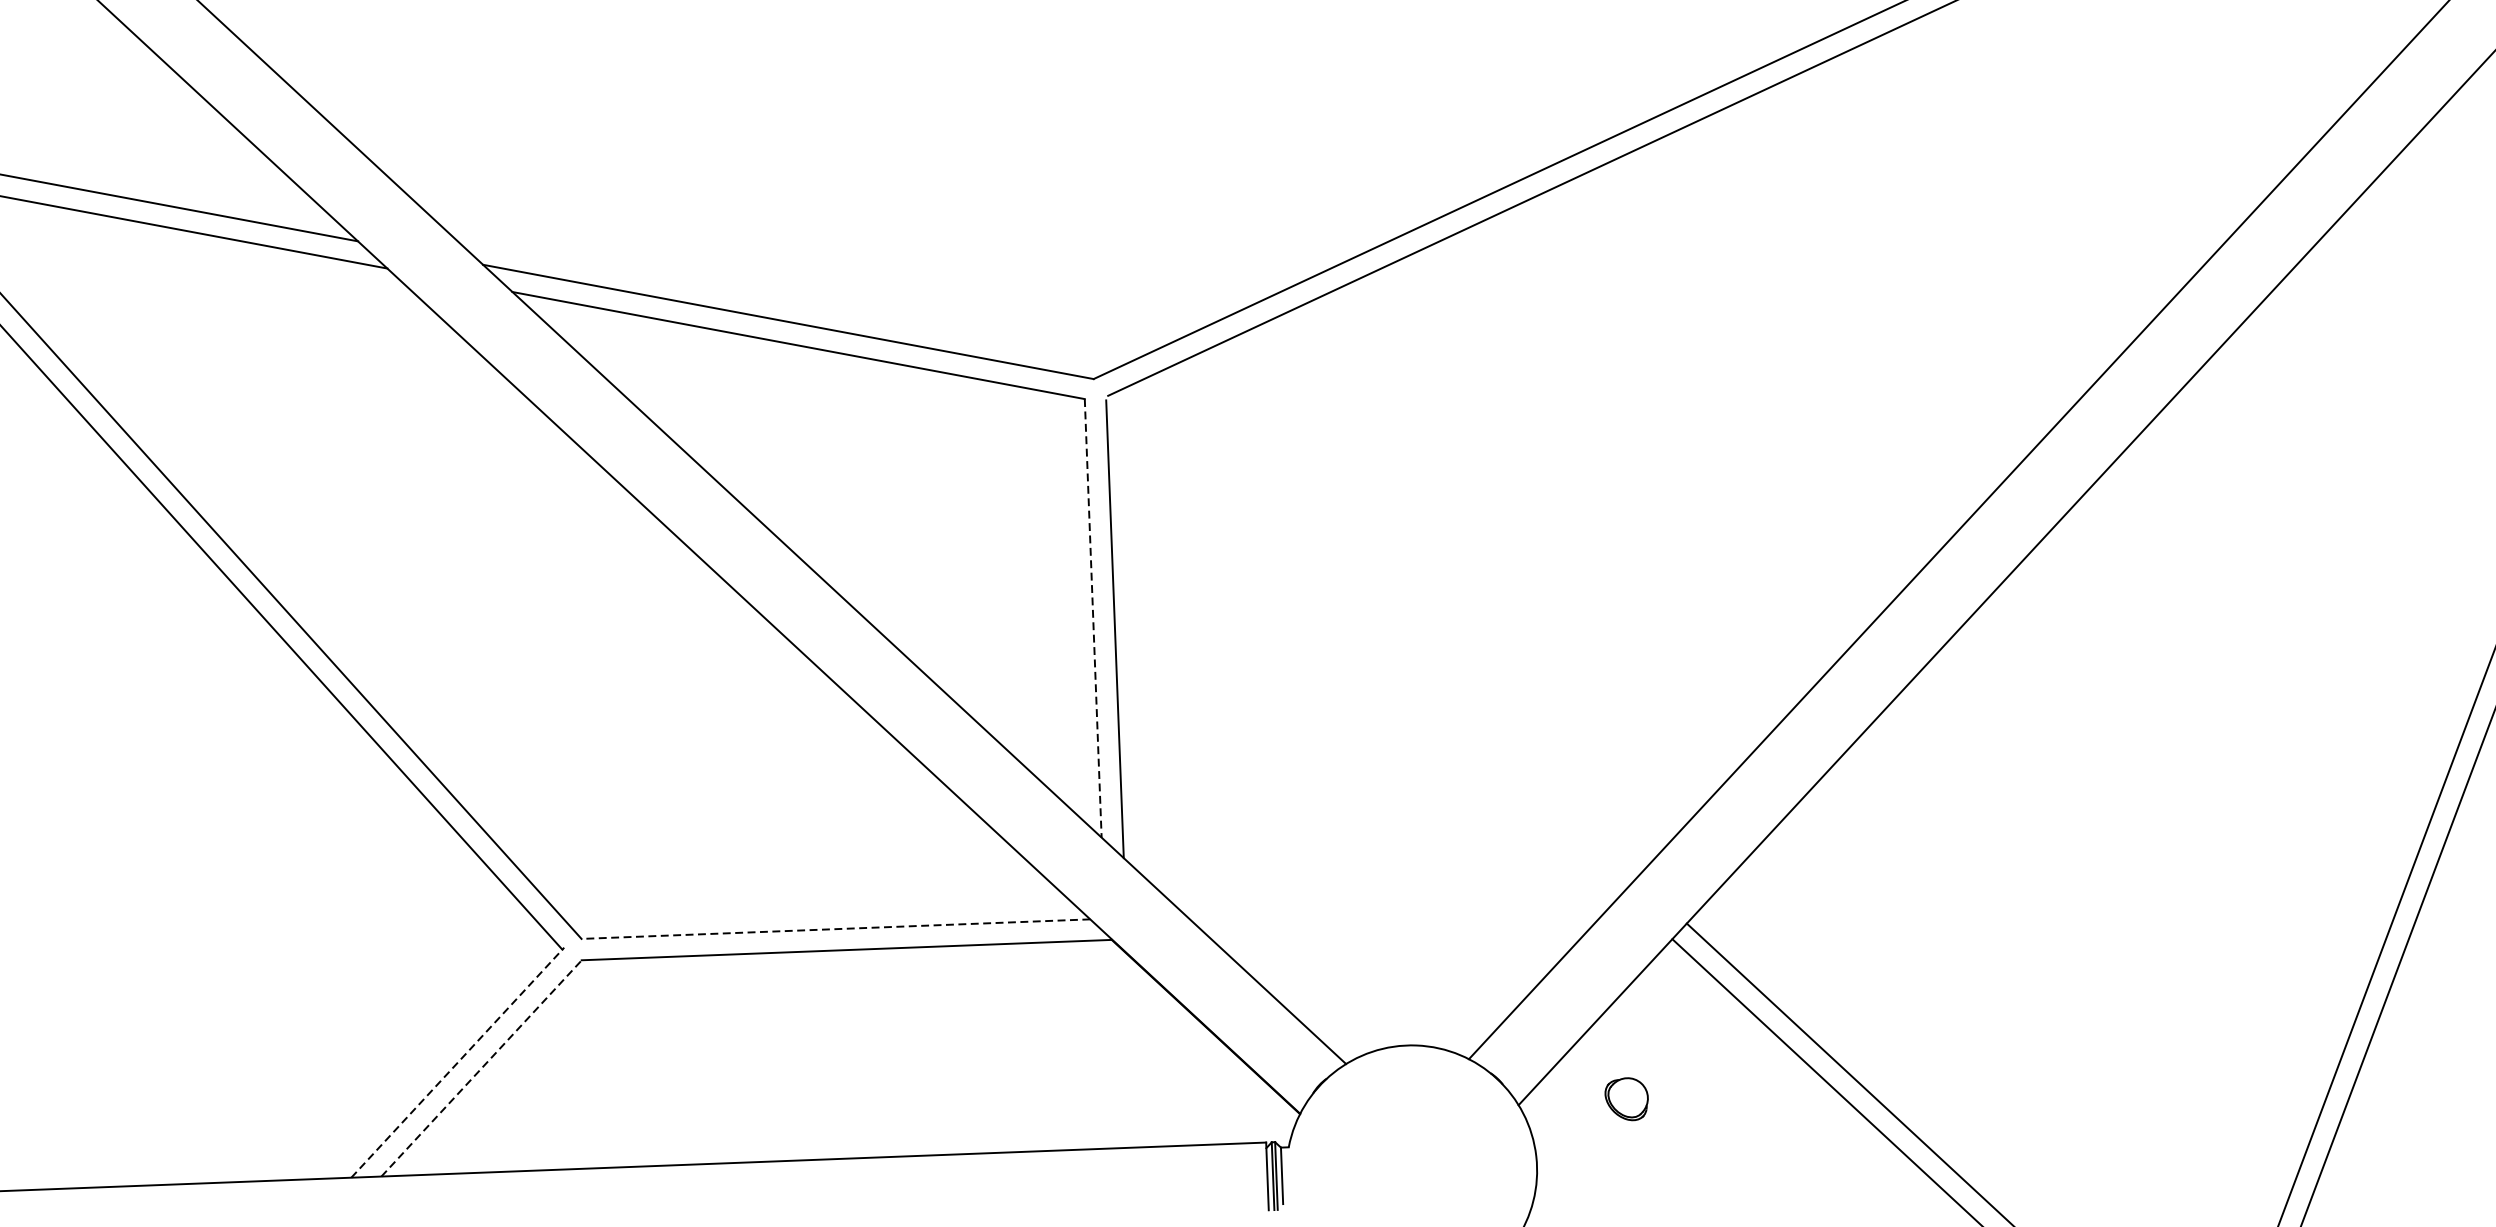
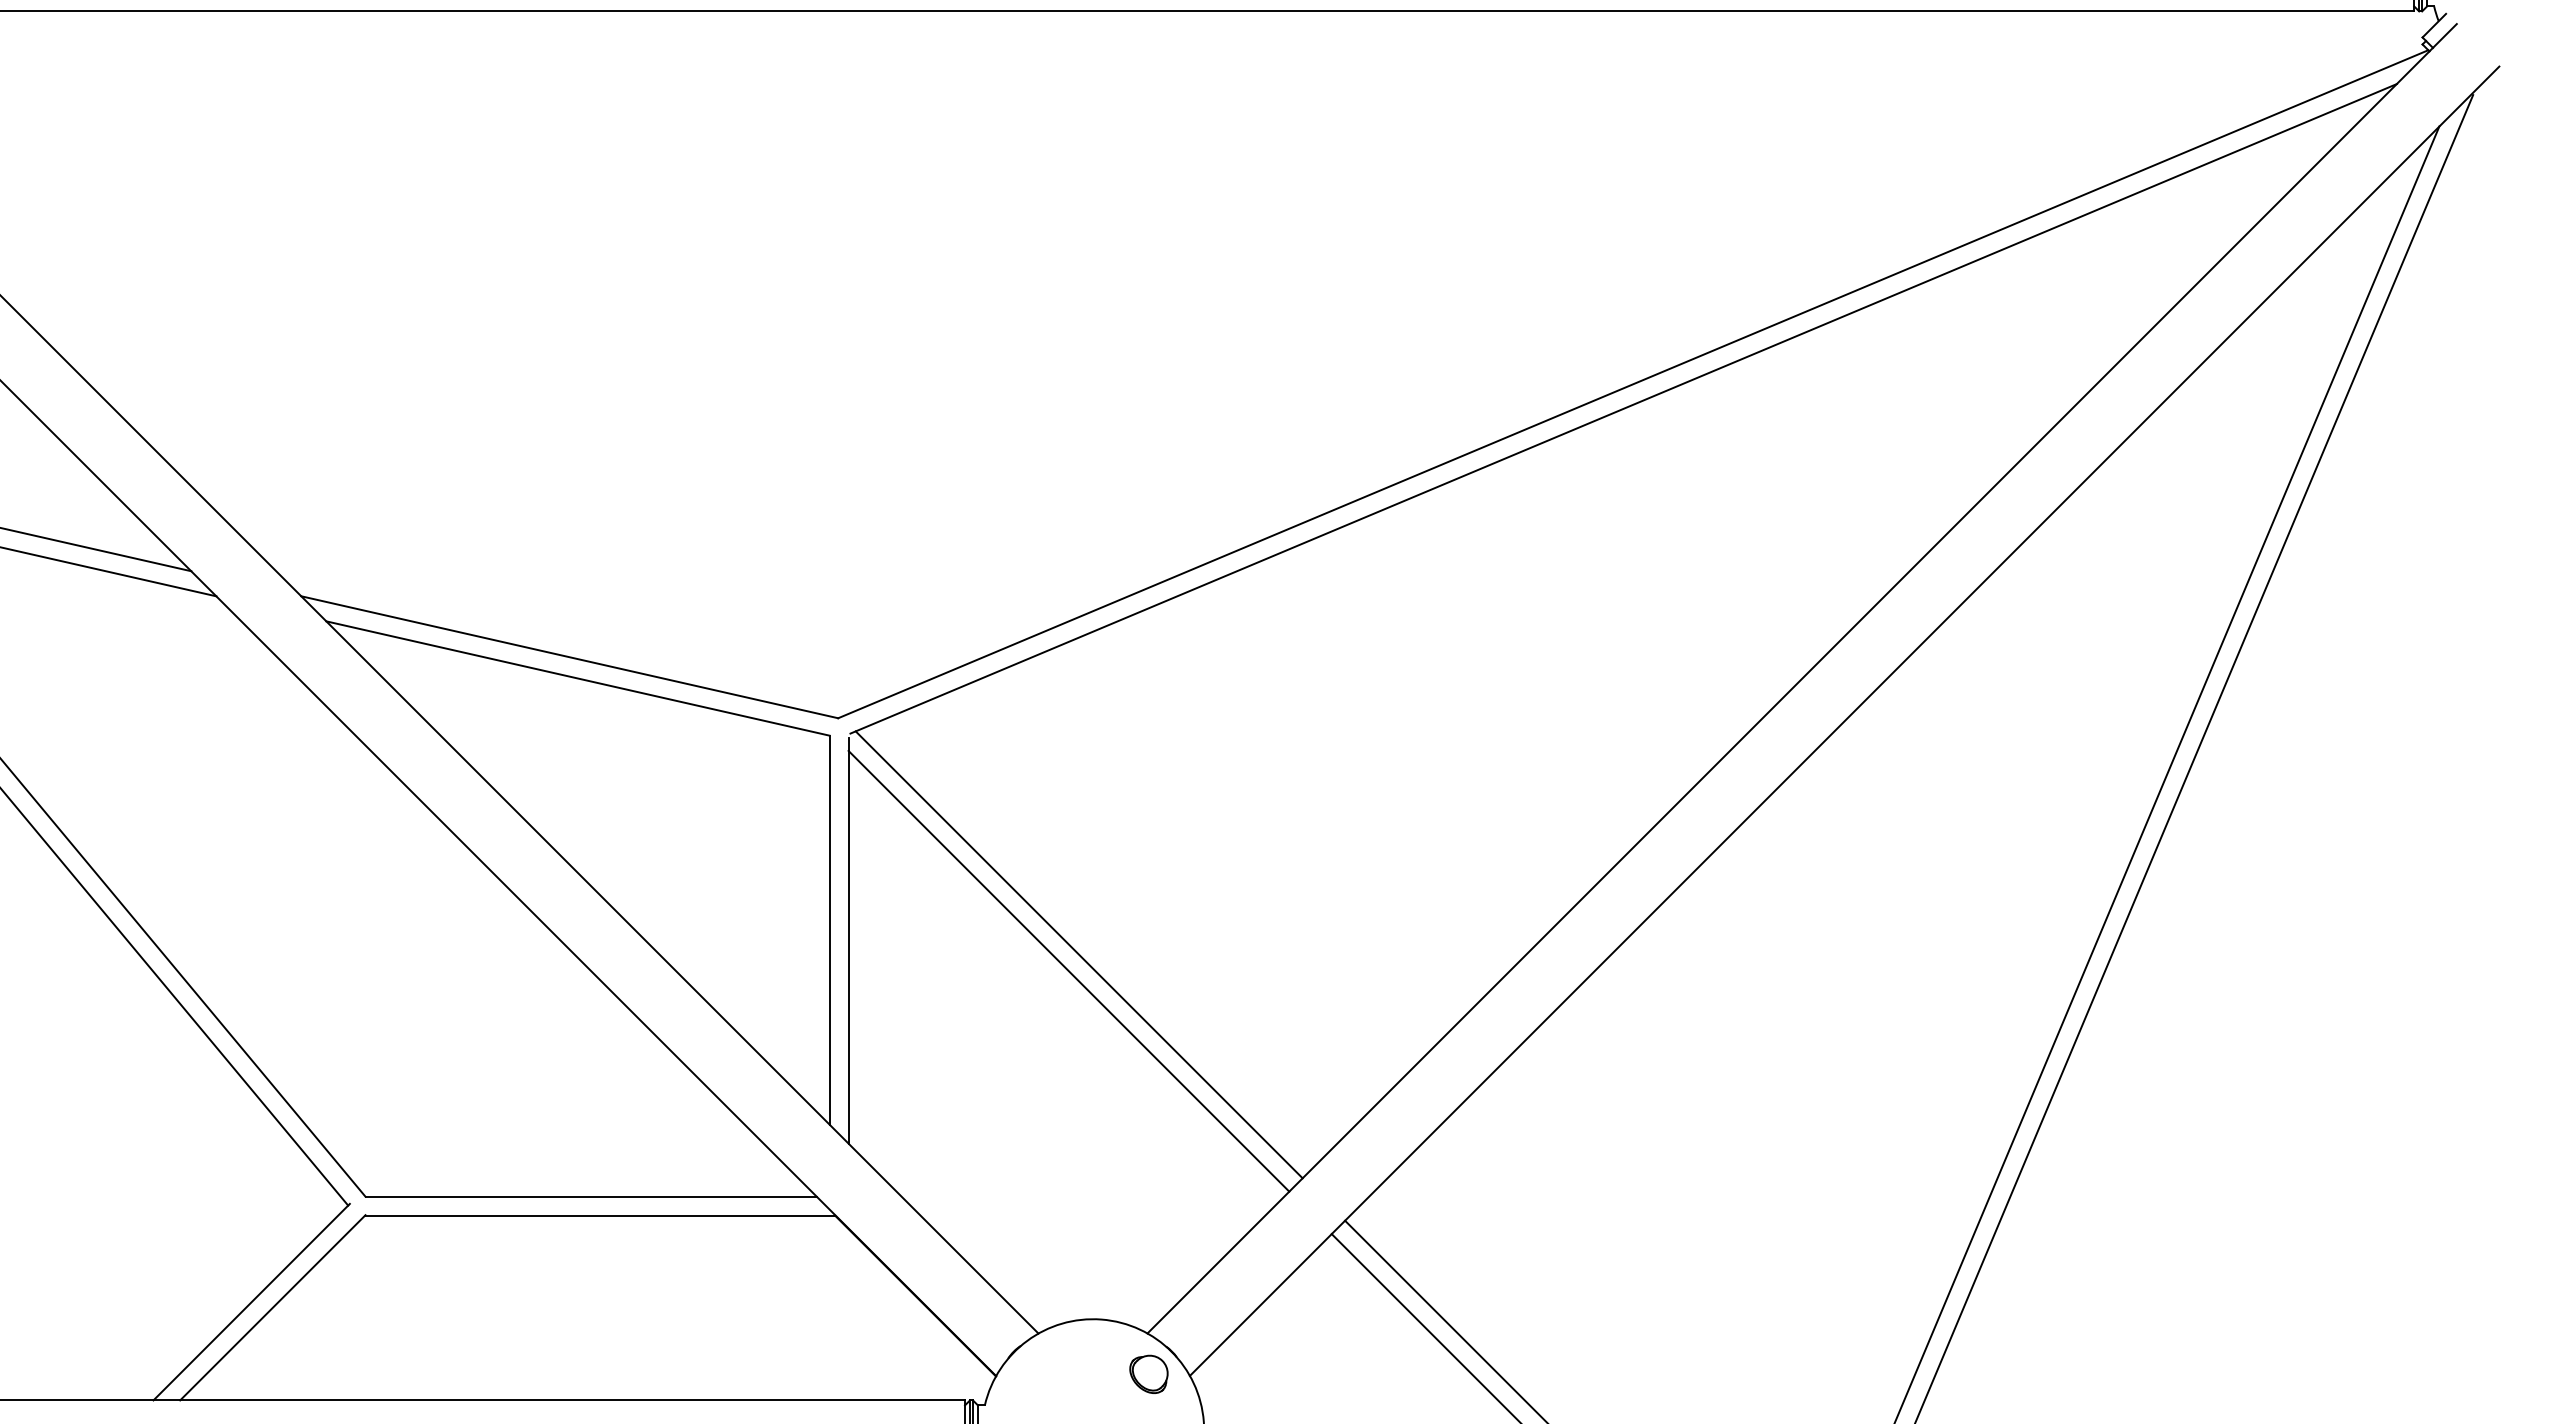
line: (1093, 618) -> (829, 930), dashed -> solid
line: (1374, 634) -> (1078, 954), added
line: (1364, 653) -> (1068, 970), added
line: (836, 928) -> (591, 1196), dashed -> solid
line: (457, 1063) -> (251, 1302), dashed -> solid
line: (482, 1067) -> (273, 1307), dashed -> solid
part: (1626, 1098) -> (1148, 1373), moved

